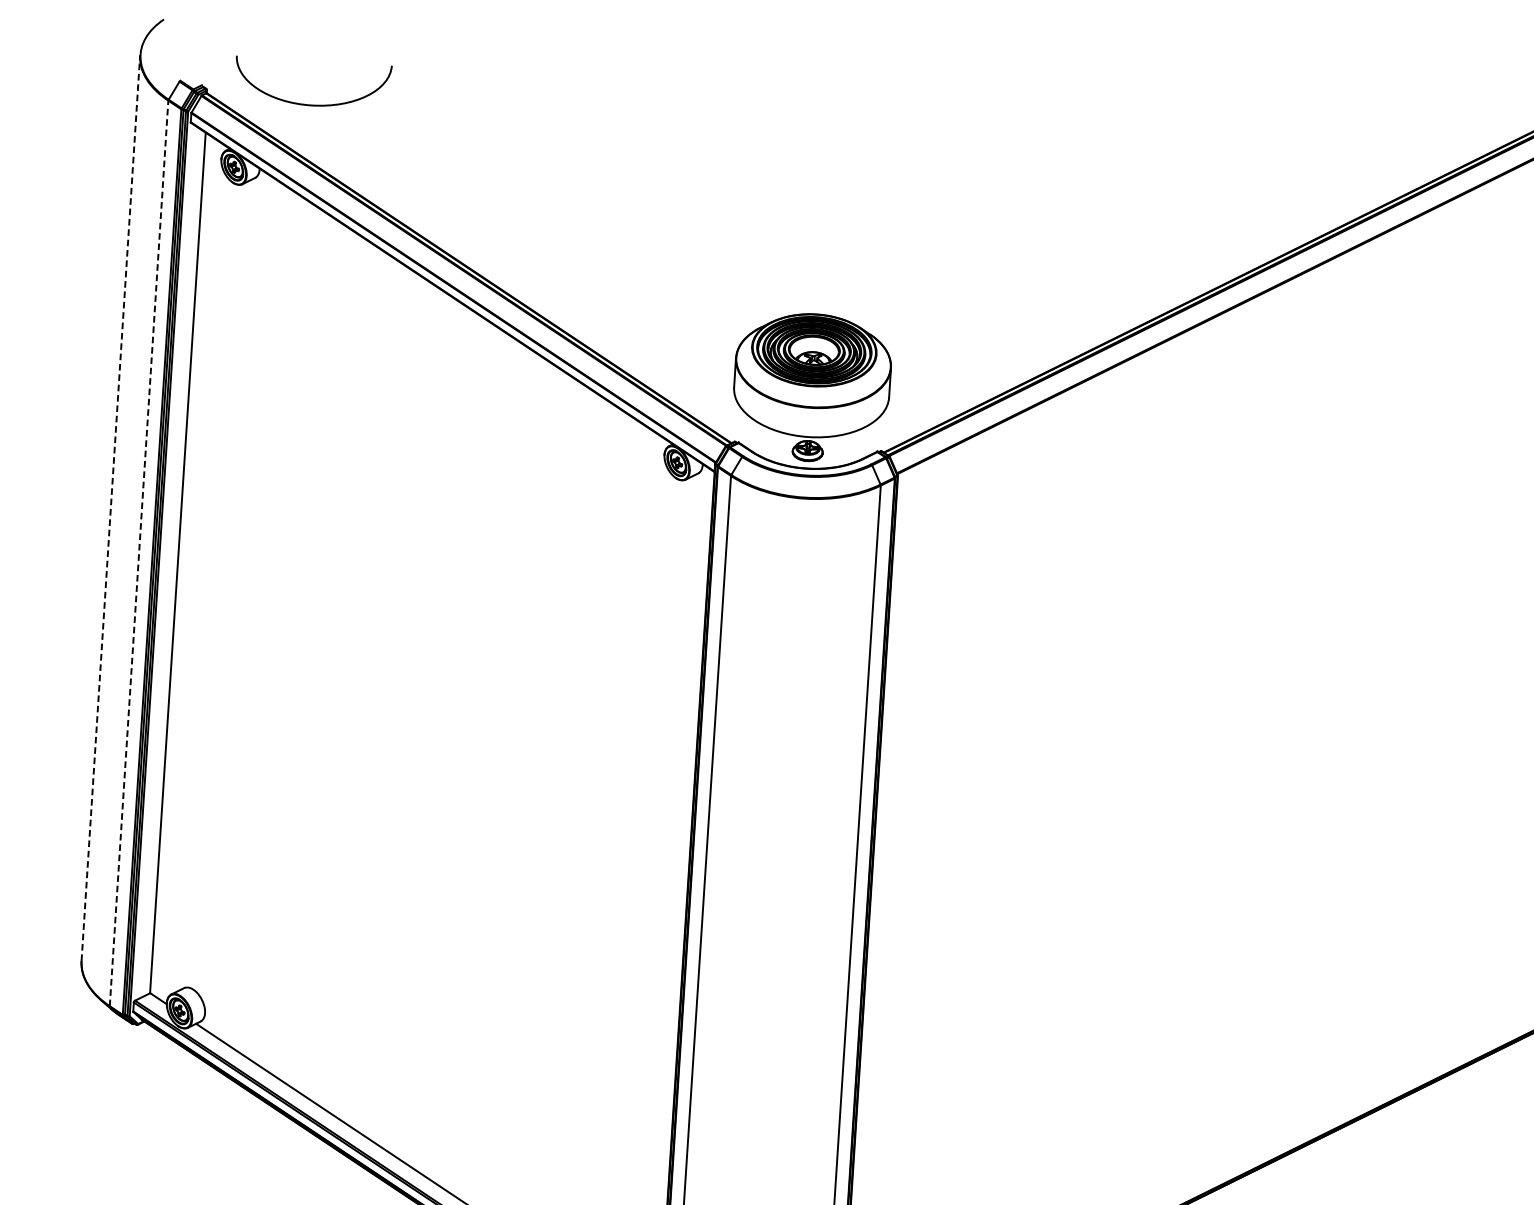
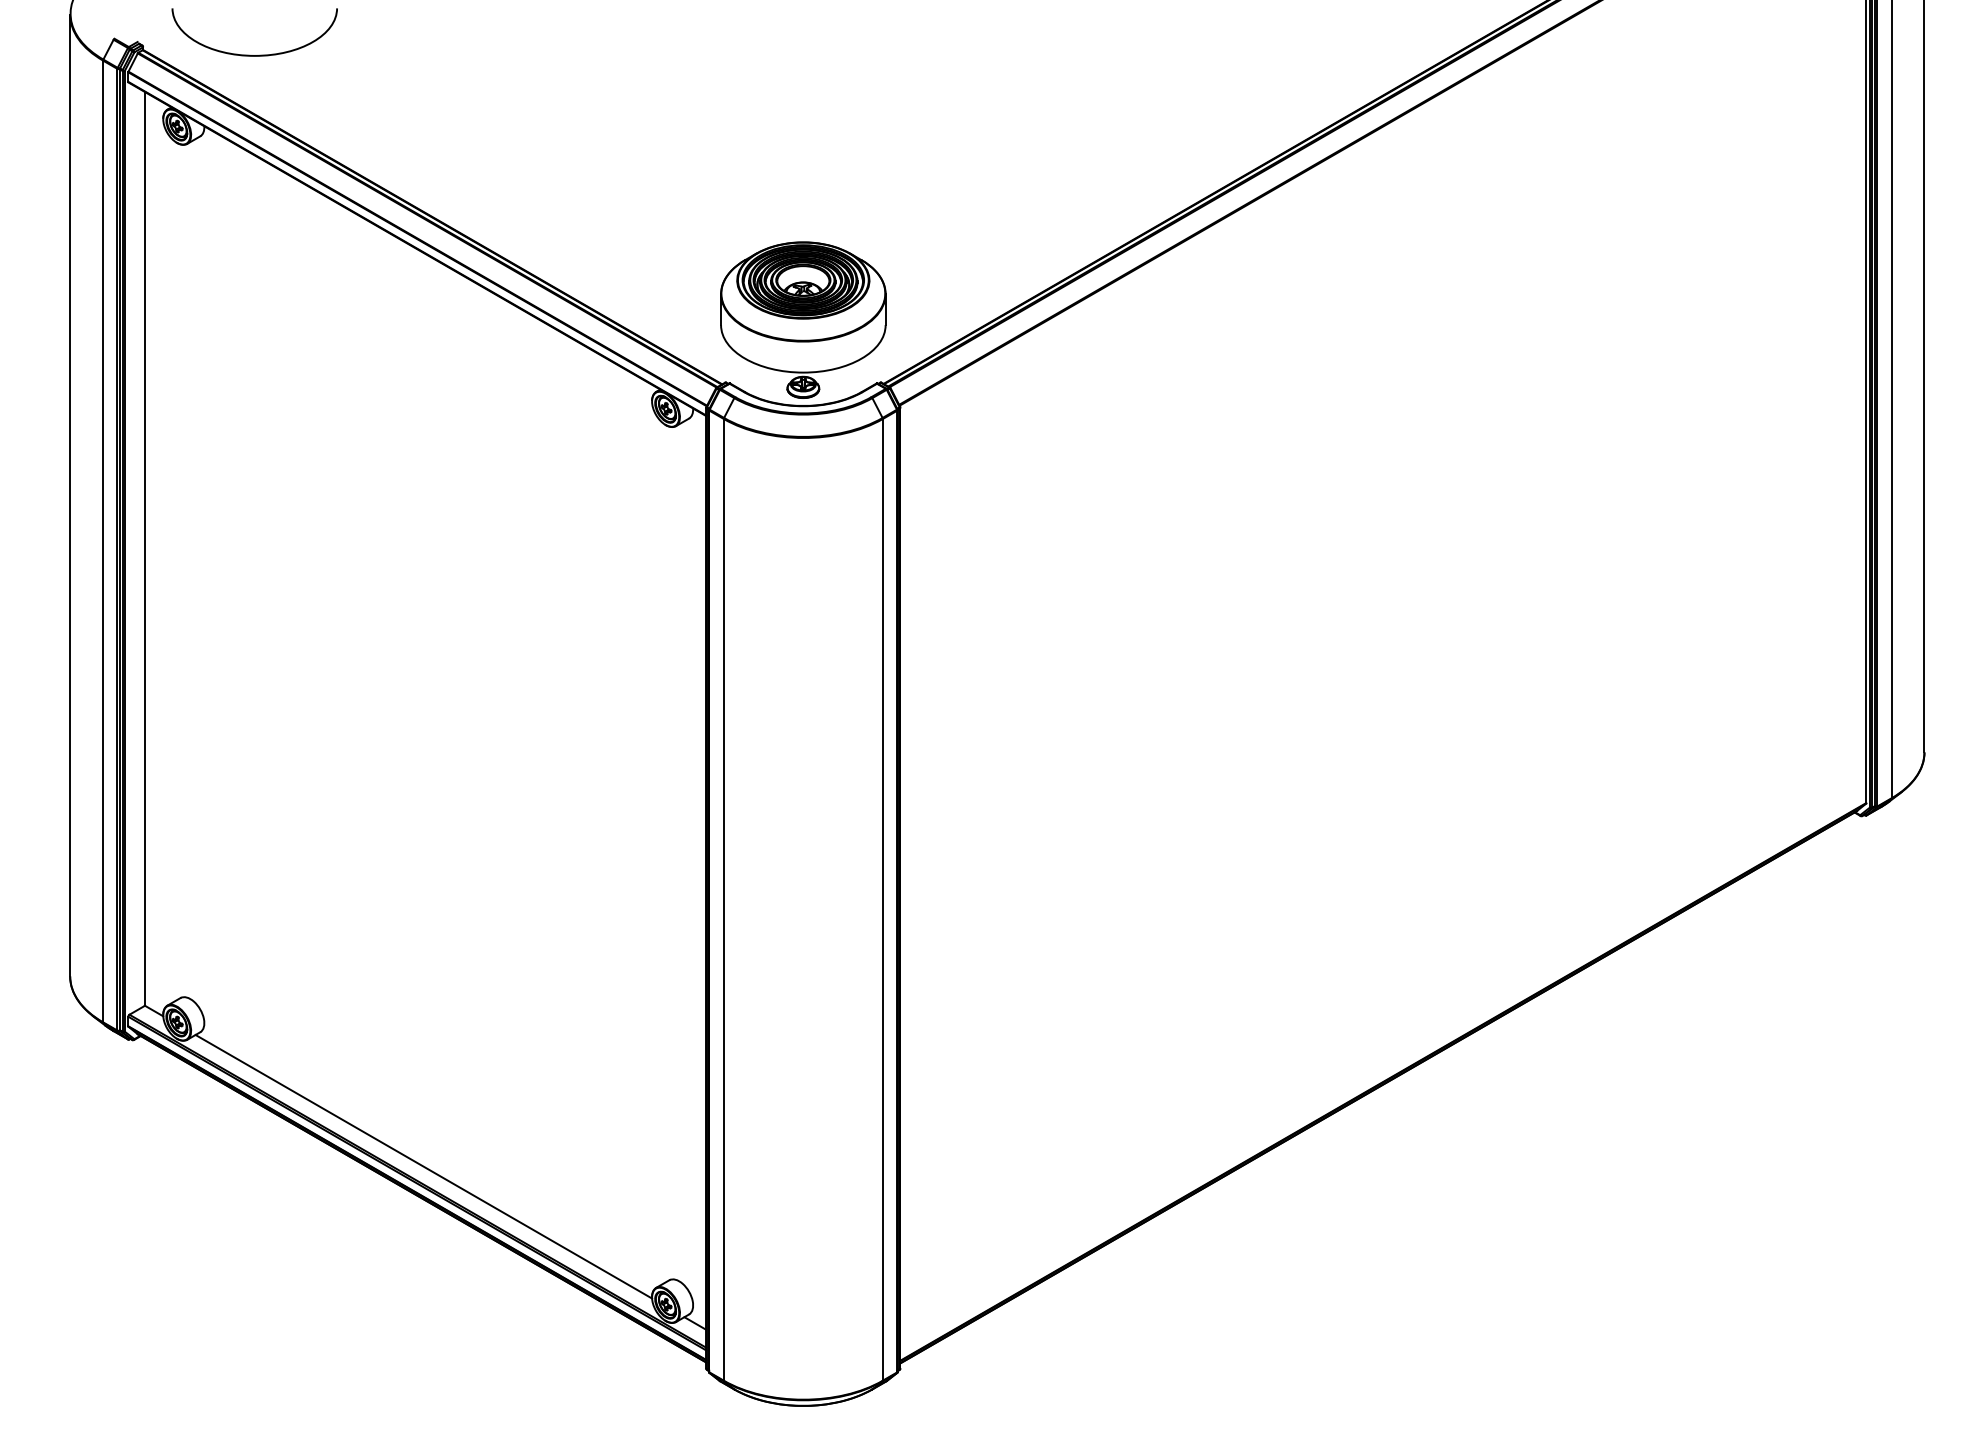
line: (111, 508) -> (70, 495), dashed -> solid
line: (139, 553) -> (103, 541), dashed -> solid

